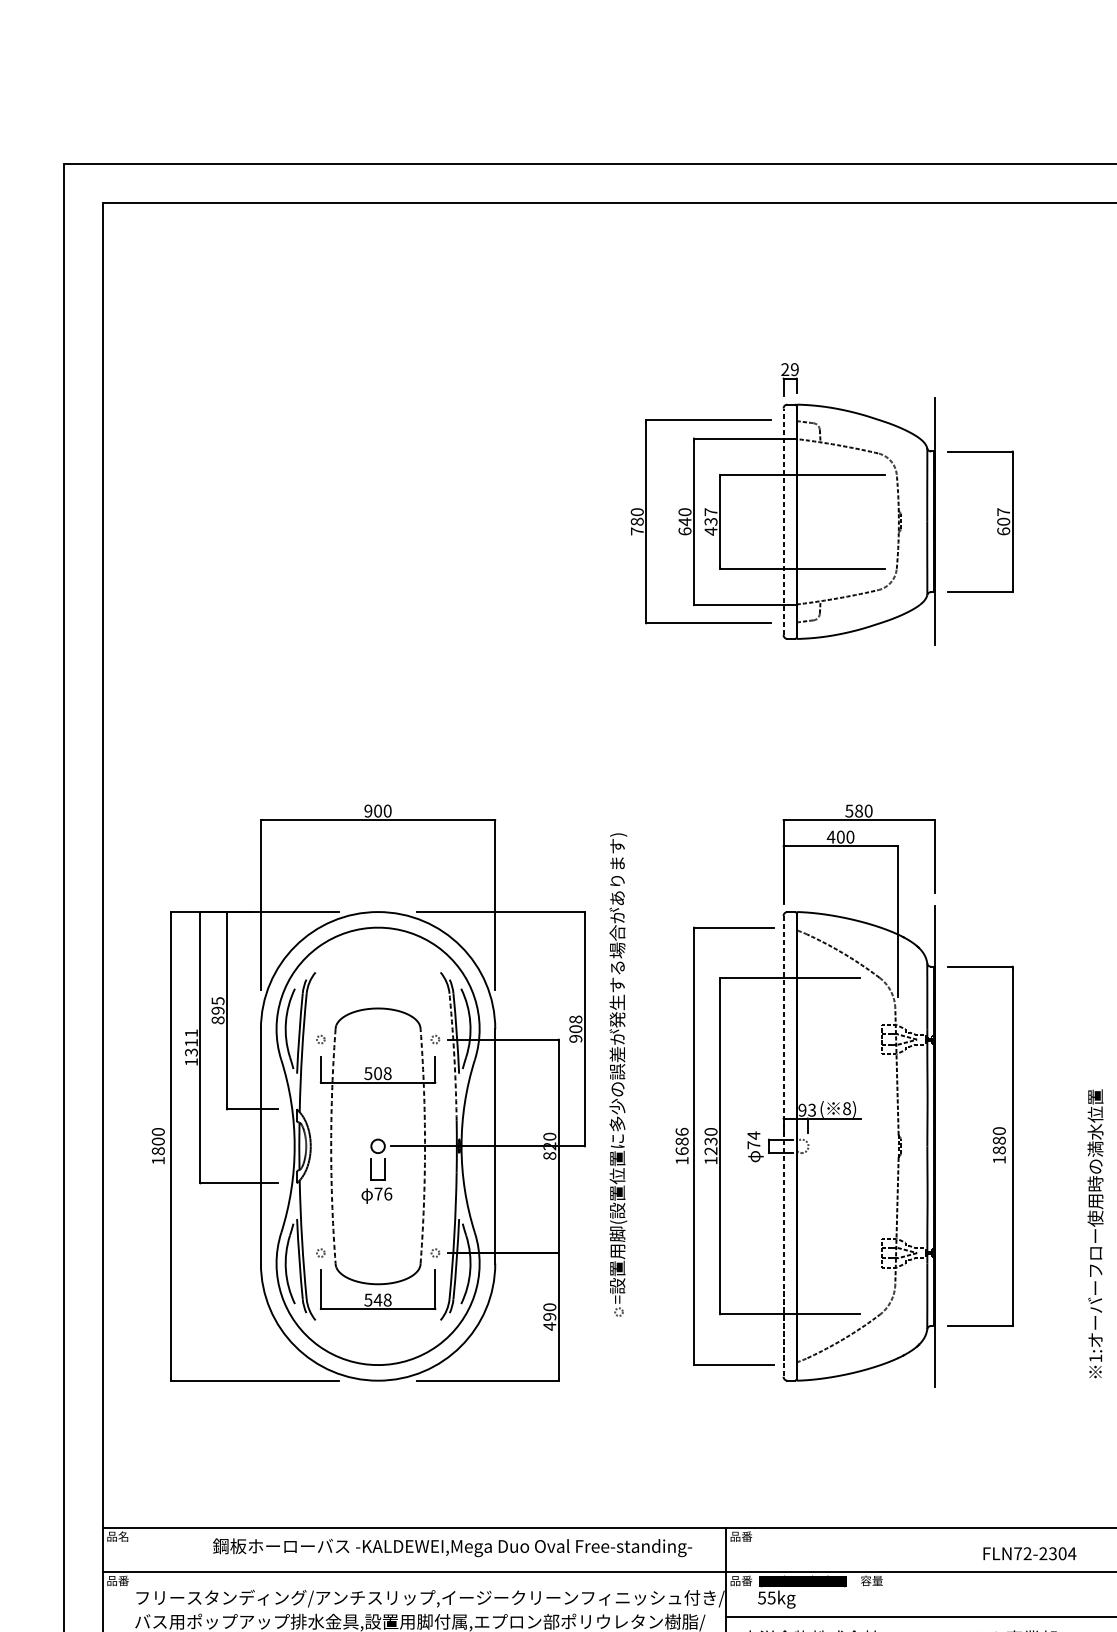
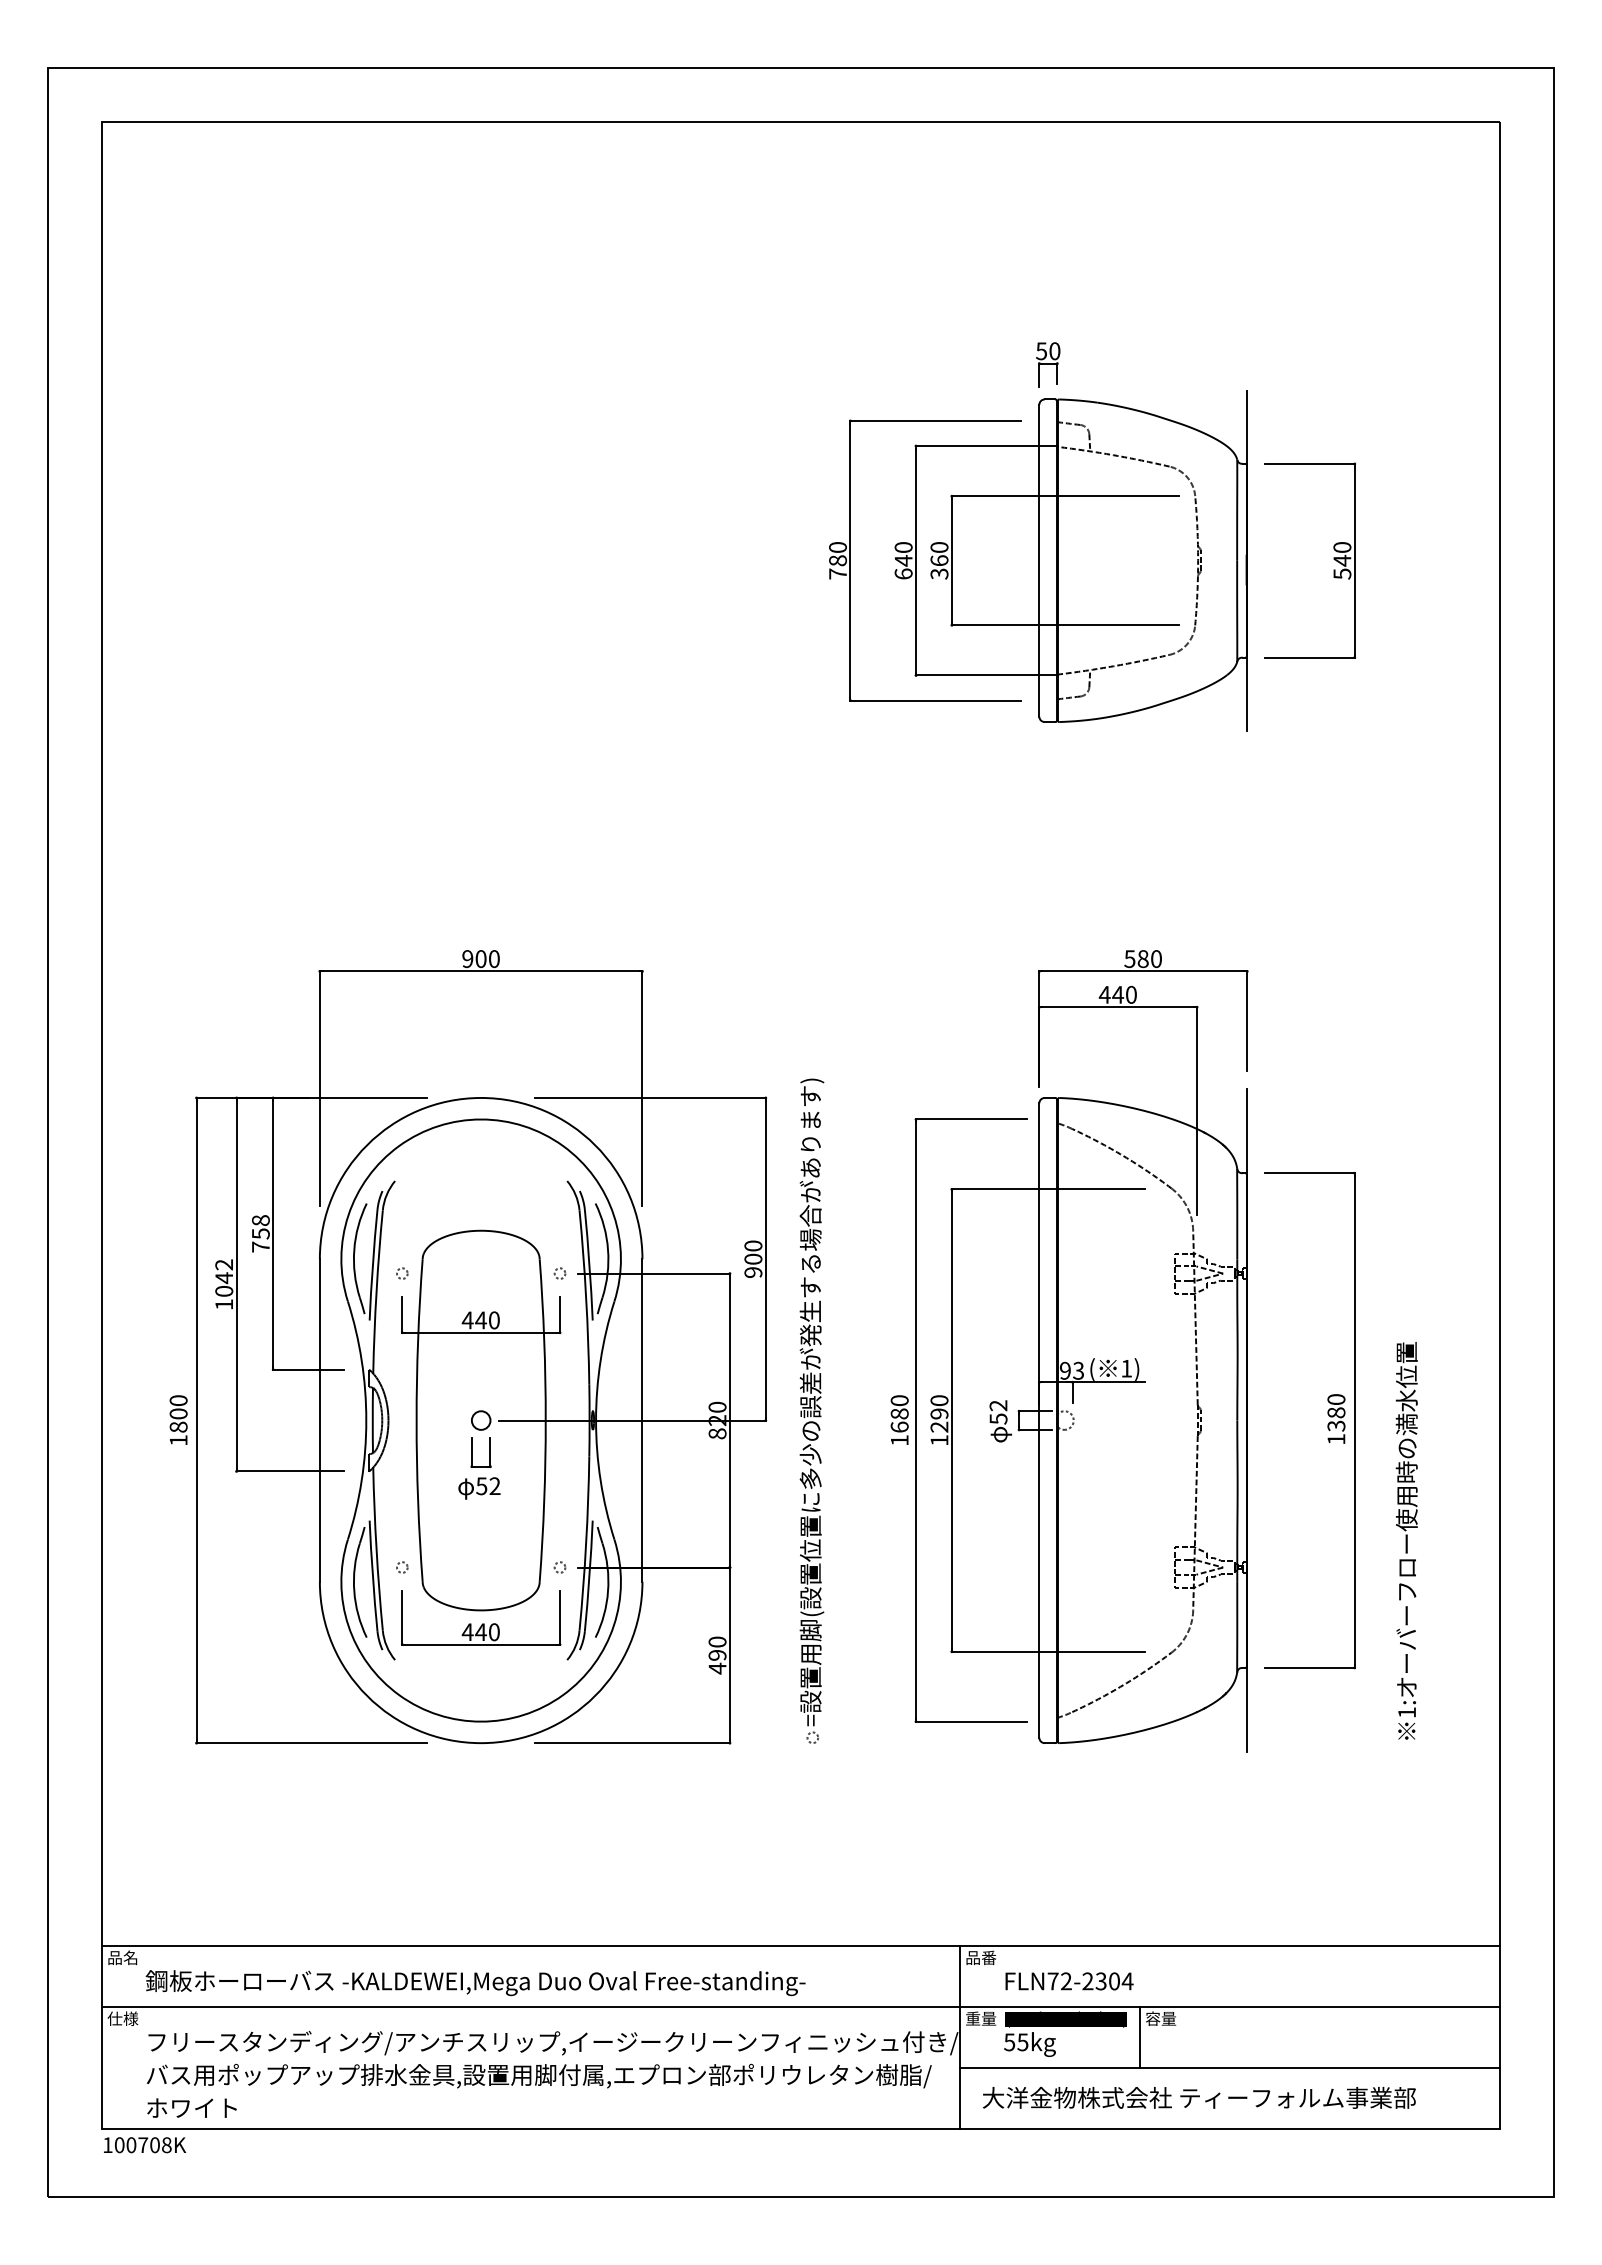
text: (790, 369) -> (1048, 351), 29 -> 50
line: (783, 521) -> (1039, 560), dashed -> solid
text: (1003, 521) -> (1342, 560), 607 -> 540
text: (711, 522) -> (939, 561), 437 -> 360
text: (841, 836) -> (1118, 994), 400 -> 440
text: (217, 1010) -> (260, 1233), 895 -> 758
text: (575, 1019) -> (753, 1245), 908 -> 900
text: (191, 1042) -> (224, 1277), 1311 -> 1042
arc: (454, 1056) -> (586, 1297), dashed -> solid
text: (377, 1073) -> (480, 1320), 508 -> 440
part: (618, 1074) -> (811, 1410), moved
text: (846, 1108) -> (1126, 1368), 8) -> 1)
text: (681, 1131) -> (899, 1400), 1686 -> 1680
text: (753, 1139) -> (998, 1411), 74 -> 52
text: (711, 1141) -> (939, 1413), 1230 -> 1290
arc: (331, 1146) -> (416, 1420), dashed -> solid
arc: (424, 1146) -> (545, 1420), dashed -> solid
line: (783, 1147) -> (1039, 1421), dashed -> solid
text: (999, 1149) -> (1336, 1425), 1880 -> 1380
text: (383, 1194) -> (488, 1486), 76 -> 52
text: (1095, 1233) -> (1406, 1540), moved
text: (377, 1300) -> (480, 1632), 548 -> 440
text: (452, 1548) -> (475, 1983), moved
text: (1029, 1553) -> (1069, 1981), moved
text: (117, 1580) -> (122, 2018), 品番 -> 仕様
text: (741, 1580) -> (981, 2018), 品番 -> 重量
line: (857, 1594) -> (1140, 2037), added

